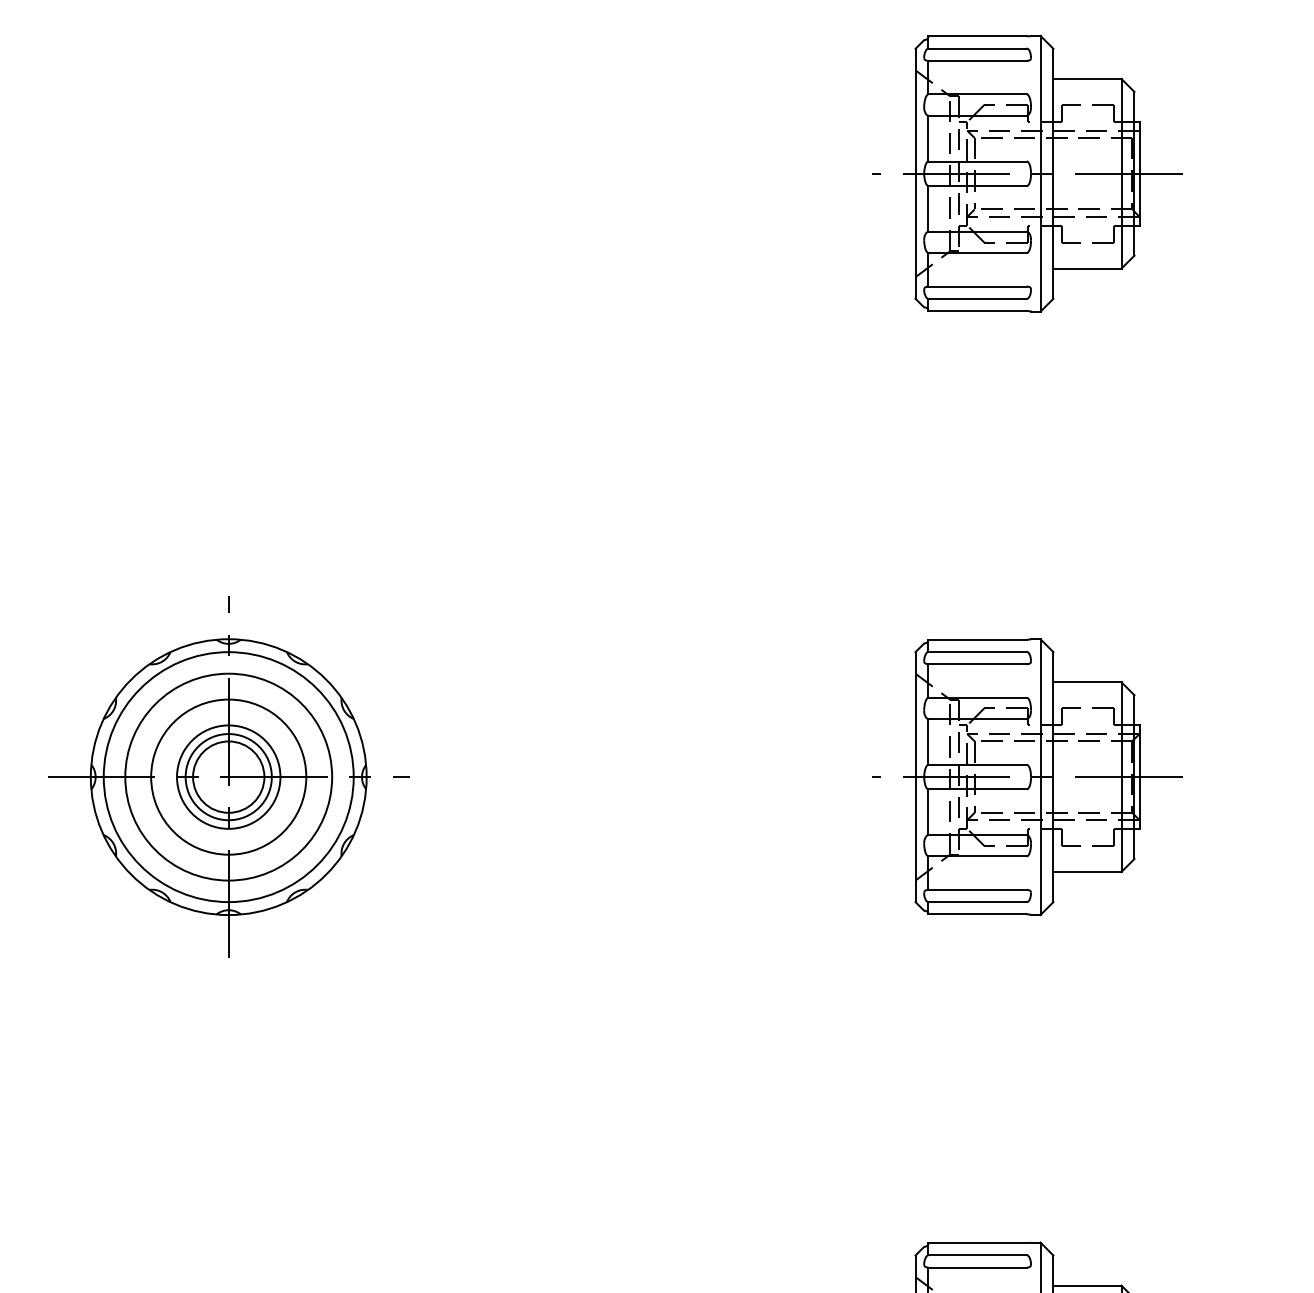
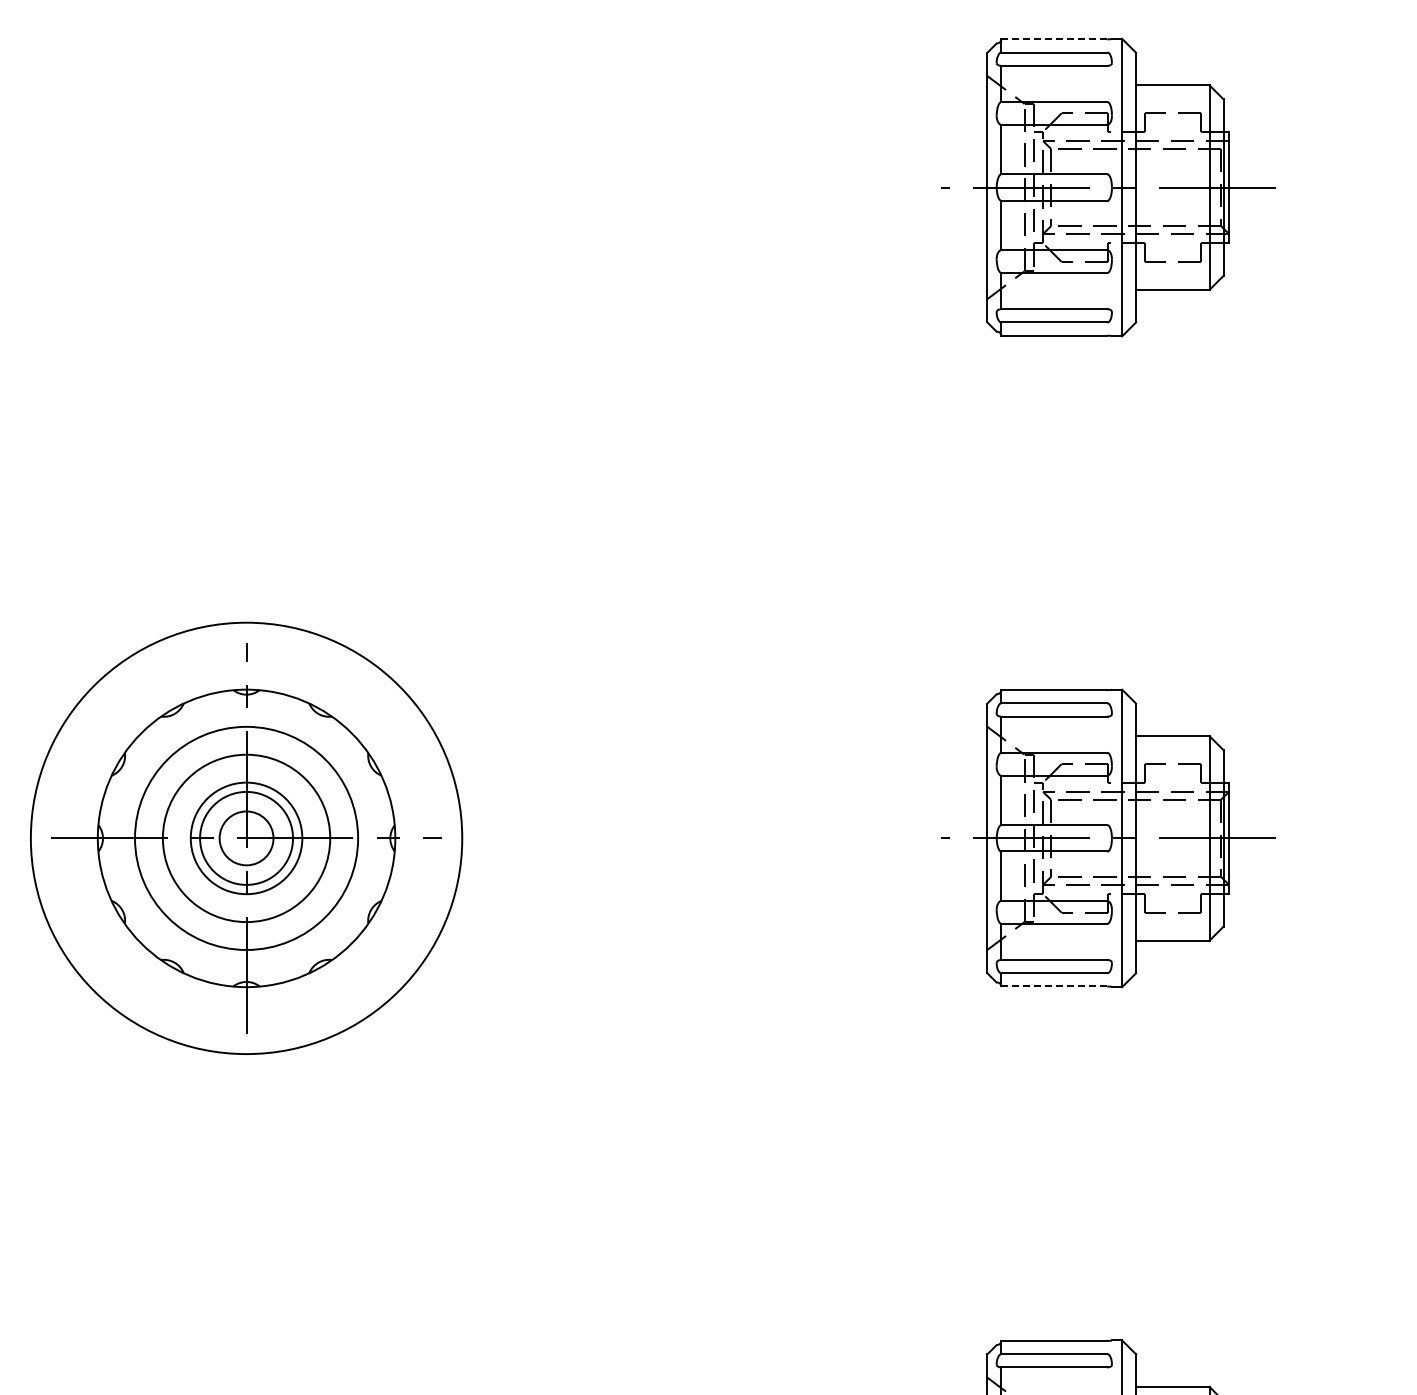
line: (977, 36) -> (1054, 39), solid -> dashed
circle: (228, 776) -> (246, 837), size x0.7
circle: (228, 777) -> (246, 838), size x1.6
line: (977, 914) -> (1054, 986), solid -> dashed

